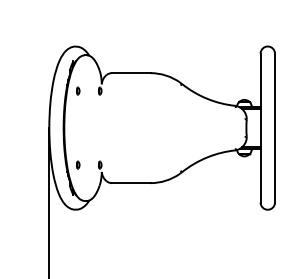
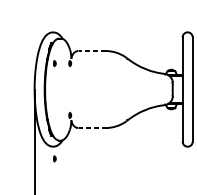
line: (130, 73) -> (91, 51), solid -> dashed
part: (78, 164) -> (55, 158), moved
line: (131, 183) -> (92, 128), solid -> dashed

